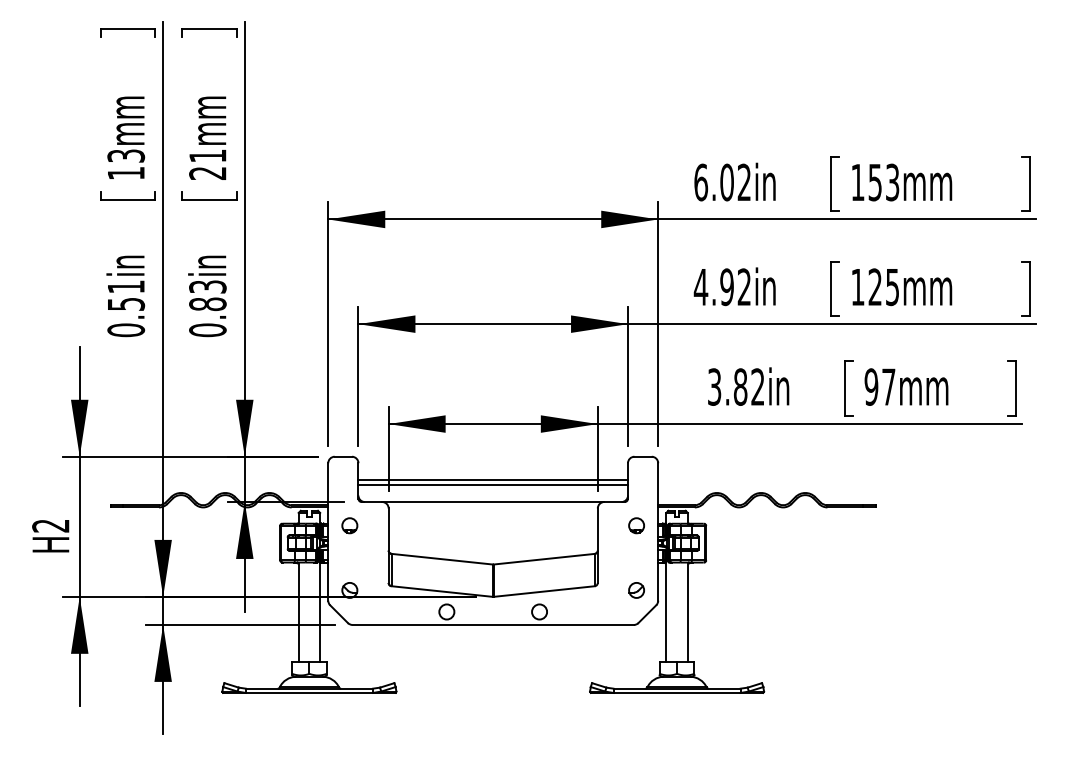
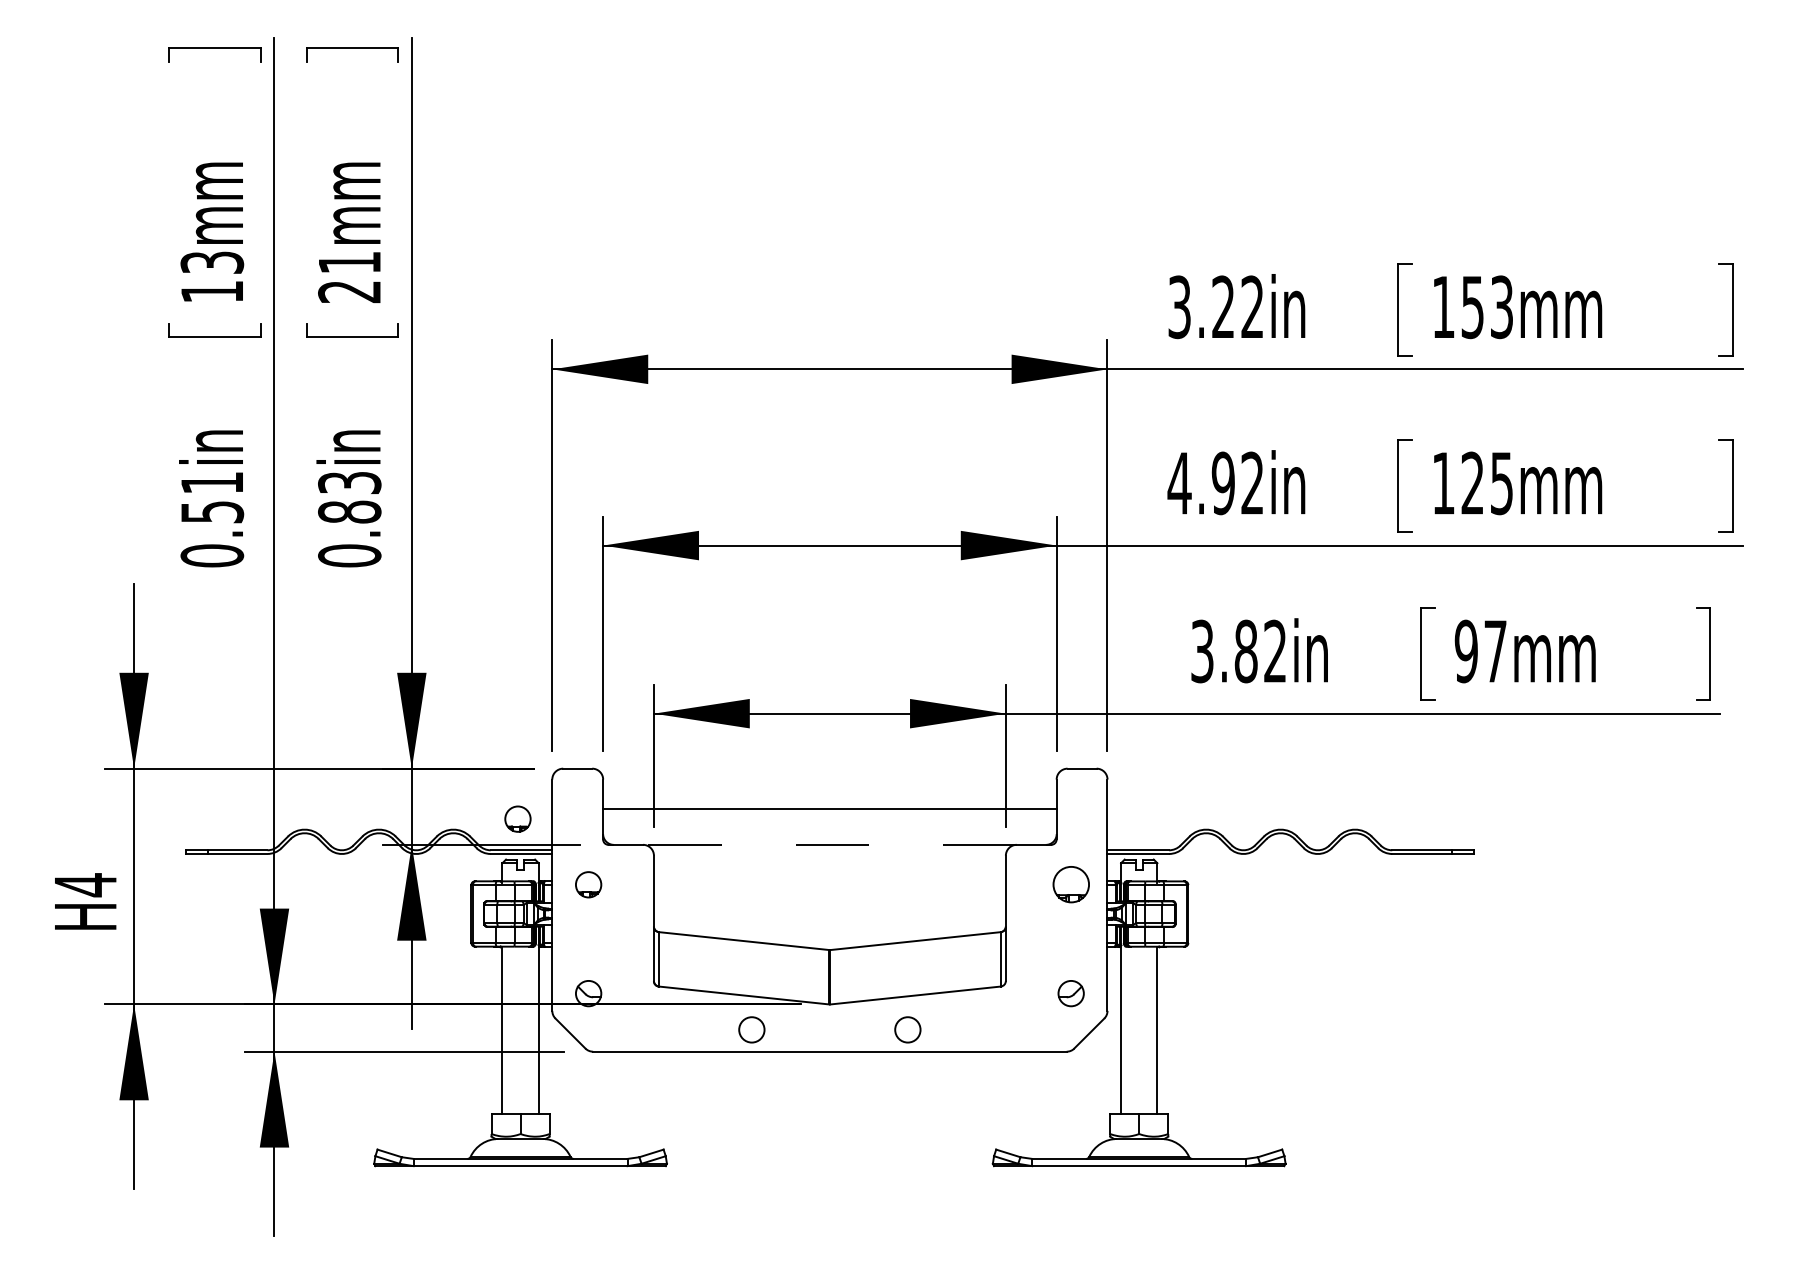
text: (713, 182) -> (1200, 307), 6.02in -> 3.22in
line: (492, 485) -> (828, 817), removed
part: (307, 486) -> (517, 818), added
line: (492, 502) -> (828, 845), solid -> dashed
text: (50, 525) -> (84, 884), H2 -> H4
part: (636, 525) -> (1070, 884), size x1.4

